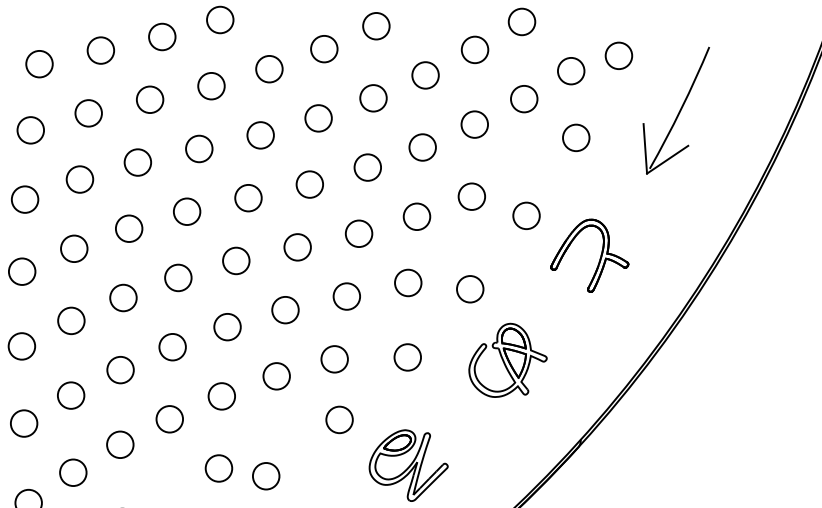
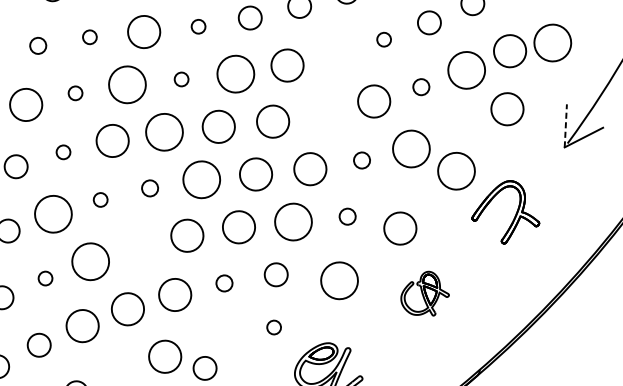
circle: (618, 55) -> (552, 42), size x1.6
circle: (570, 70) -> (509, 50), size x1.4
circle: (425, 75) -> (384, 39), size x0.6
circle: (211, 86) -> (198, 26), size x0.6
circle: (373, 98) -> (336, 54), removed
circle: (524, 98) -> (466, 69), size x1.6
circle: (150, 99) -> (144, 31), size x1.4
circle: (88, 113) -> (89, 37), size x0.6
circle: (318, 118) -> (287, 65), size x1.4
circle: (474, 124) -> (421, 87), size x0.7
circle: (30, 130) -> (38, 45), size x0.7
circle: (260, 135) -> (235, 74), size x1.6
circle: (576, 137) -> (507, 108), size x1.4
circle: (422, 147) -> (374, 101), size x1.4
circle: (199, 148) -> (181, 79), size x0.6
line: (645, 148) -> (566, 125), solid -> dashed
circle: (137, 162) -> (126, 84), size x1.6
circle: (367, 167) -> (324, 112), removed
circle: (79, 179) -> (75, 93), size x0.6
circle: (309, 184) -> (272, 121), size x1.4
circle: (471, 196) -> (411, 148), size x1.6
circle: (248, 198) -> (218, 127), size x1.4
circle: (24, 199) -> (25, 104), size x1.4
circle: (186, 211) -> (164, 132), size x1.6
circle: (526, 215) -> (456, 170), size x1.6
circle: (416, 216) -> (361, 160), size x0.7
circle: (129, 228) -> (113, 140), size x1.4
circle: (358, 233) -> (309, 168), size x1.4
circle: (297, 247) -> (255, 174), size x1.4
circle: (74, 248) -> (63, 152), size x0.6
circle: (236, 260) -> (201, 179), size x1.6
circle: (178, 277) -> (150, 188), size x0.7
circle: (408, 282) -> (347, 216), size x0.7
circle: (470, 289) -> (400, 228), size x1.4
circle: (346, 296) -> (292, 221), size x1.6
circle: (123, 297) -> (100, 199), size x0.6
circle: (285, 309) -> (239, 226), size x1.4
circle: (71, 320) -> (53, 213), size x1.6
circle: (227, 327) -> (187, 236), size x1.4
circle: (172, 347) -> (137, 247), removed
circle: (407, 357) -> (339, 280), size x1.6
part: (507, 359) -> (425, 292), size x0.7
circle: (120, 369) -> (90, 261), size x1.6
circle: (276, 376) -> (224, 283), size x0.7
circle: (71, 395) -> (45, 278), size x0.6
circle: (221, 396) -> (174, 295), size x1.4
circle: (169, 419) -> (127, 309), size x1.4
circle: (339, 419) -> (274, 327), size x0.6
circle: (120, 444) -> (82, 325), size x1.4
circle: (218, 468) -> (164, 356), size x1.4

